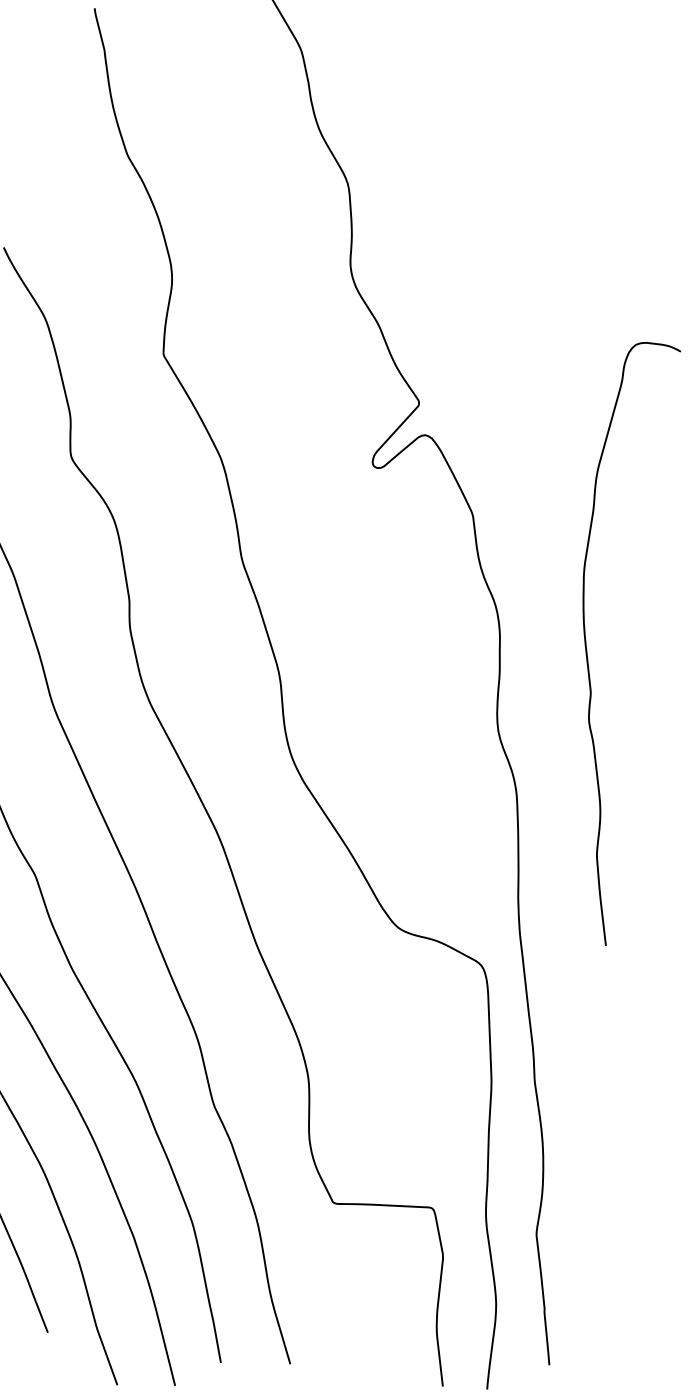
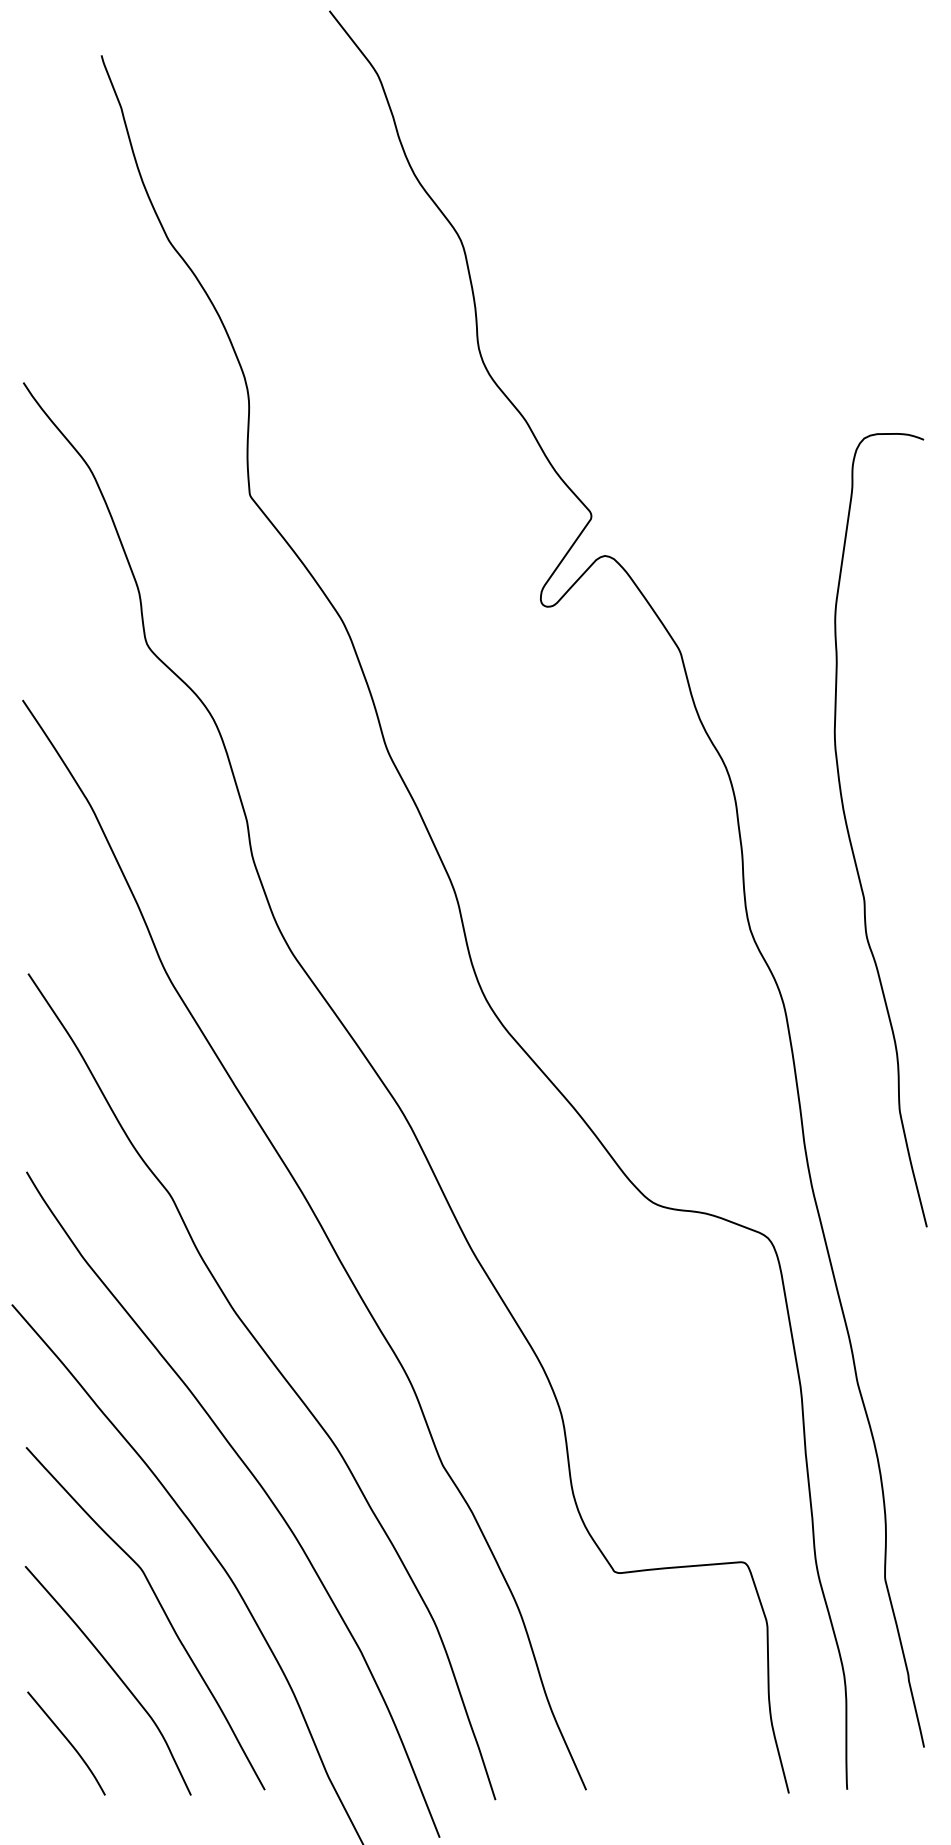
curve: (586, 644) -> (850, 837), moved

